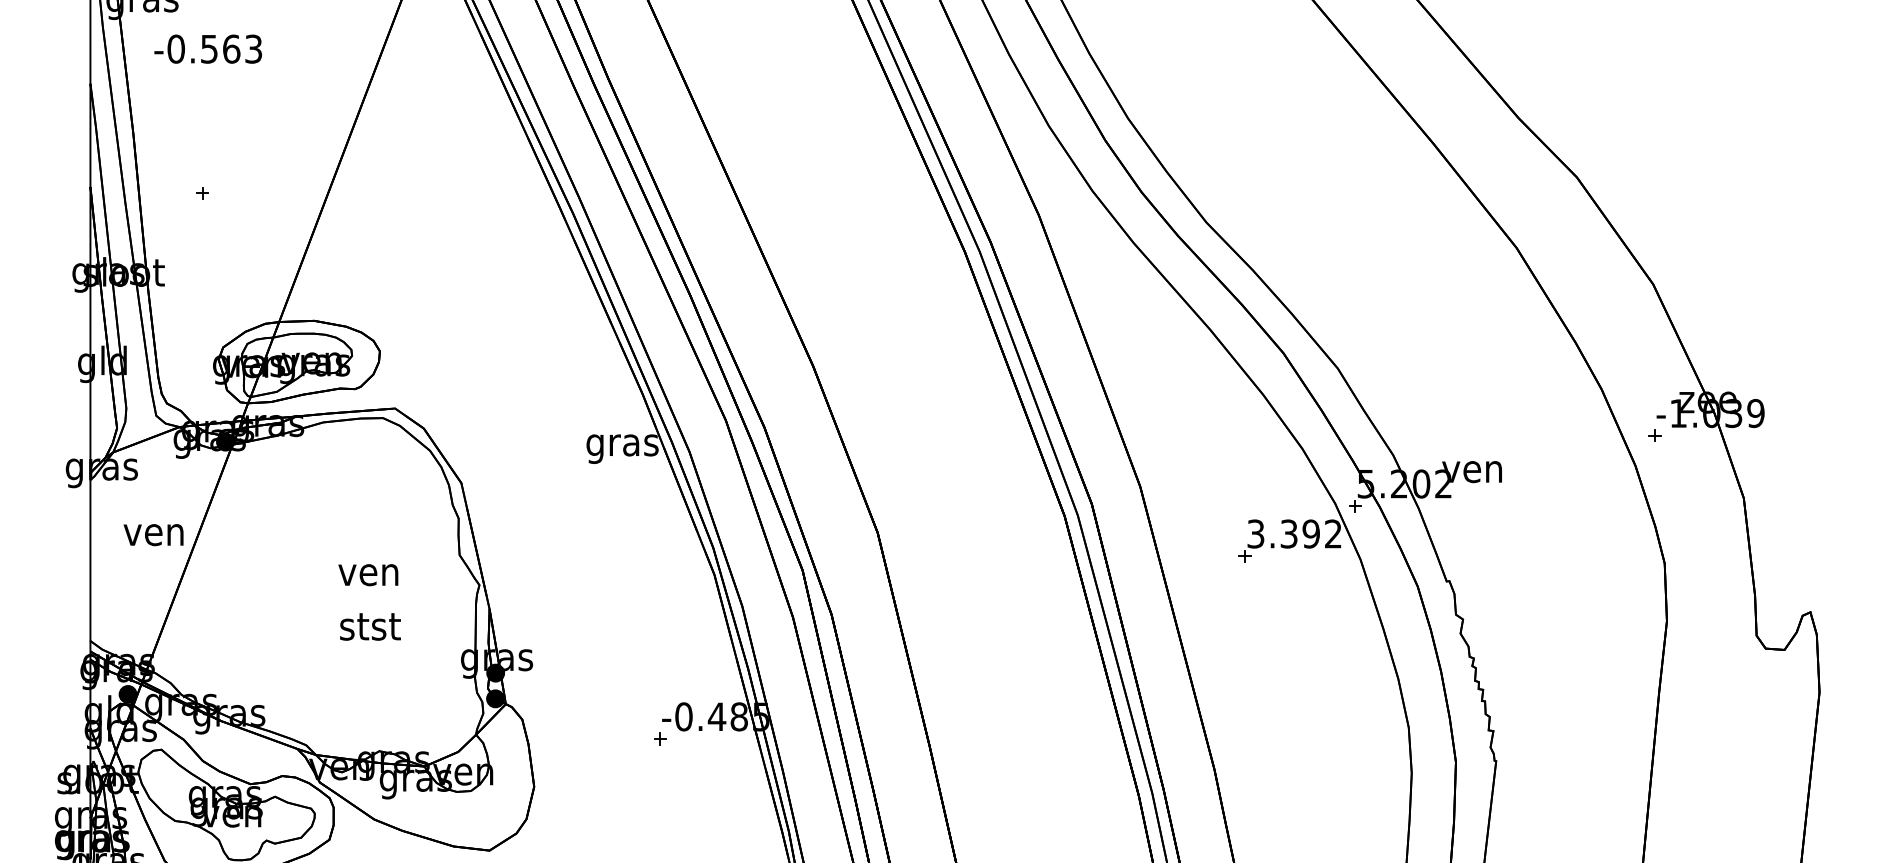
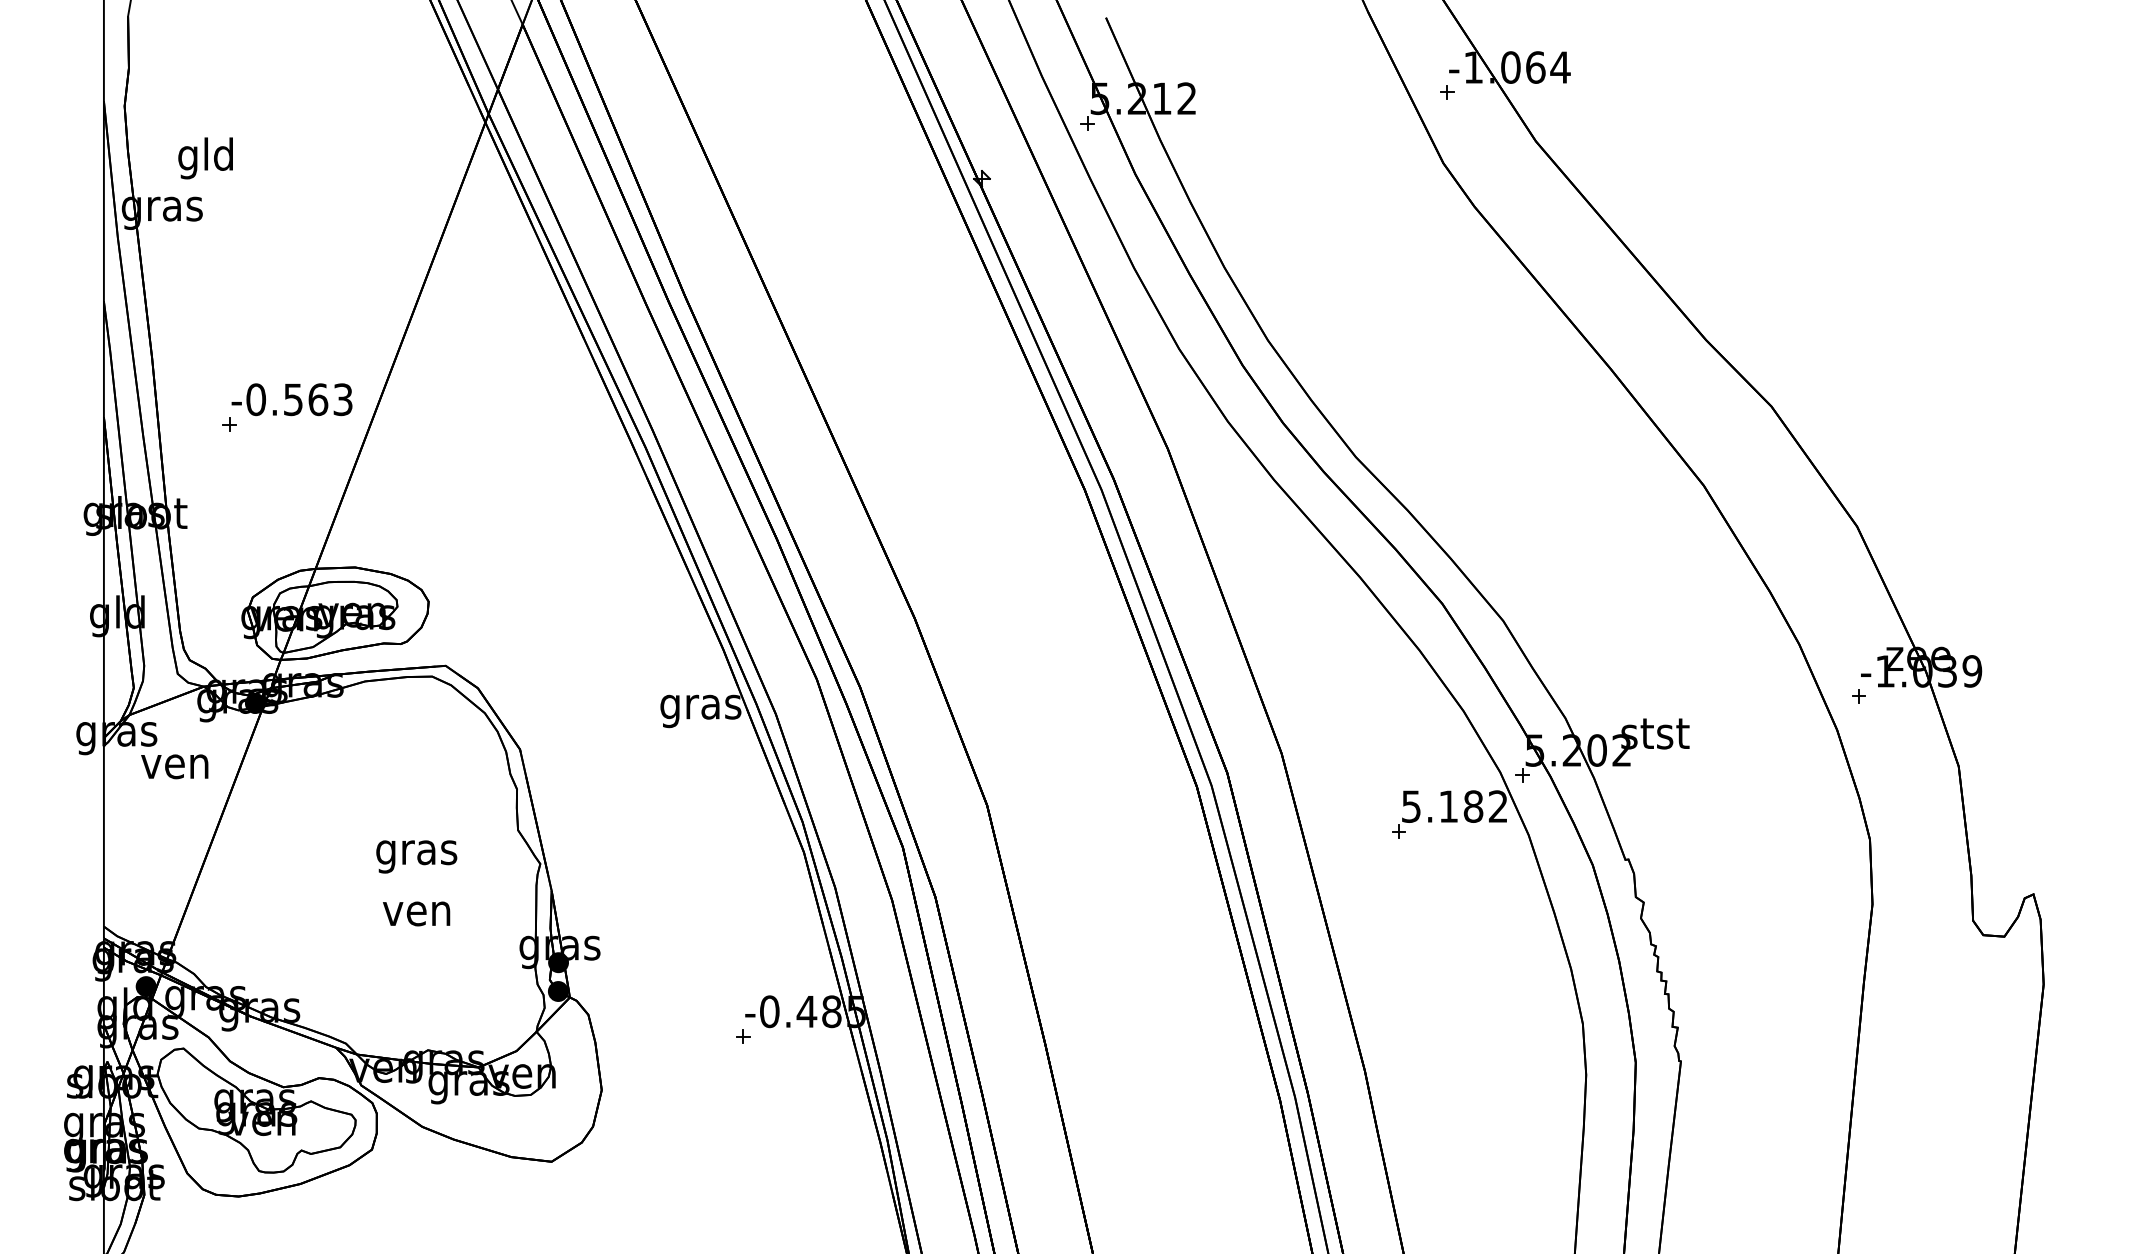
text: (207, 49) -> (291, 399), moved
text: (1472, 468) -> (1654, 733), ven -> stst
text: (1283, 533) -> (1442, 806), 3.392 -> 5.182
text: (153, 534) -> (174, 766), moved
text: (369, 578) -> (416, 856), ven -> gras
text: (369, 626) -> (417, 910), stst -> ven

